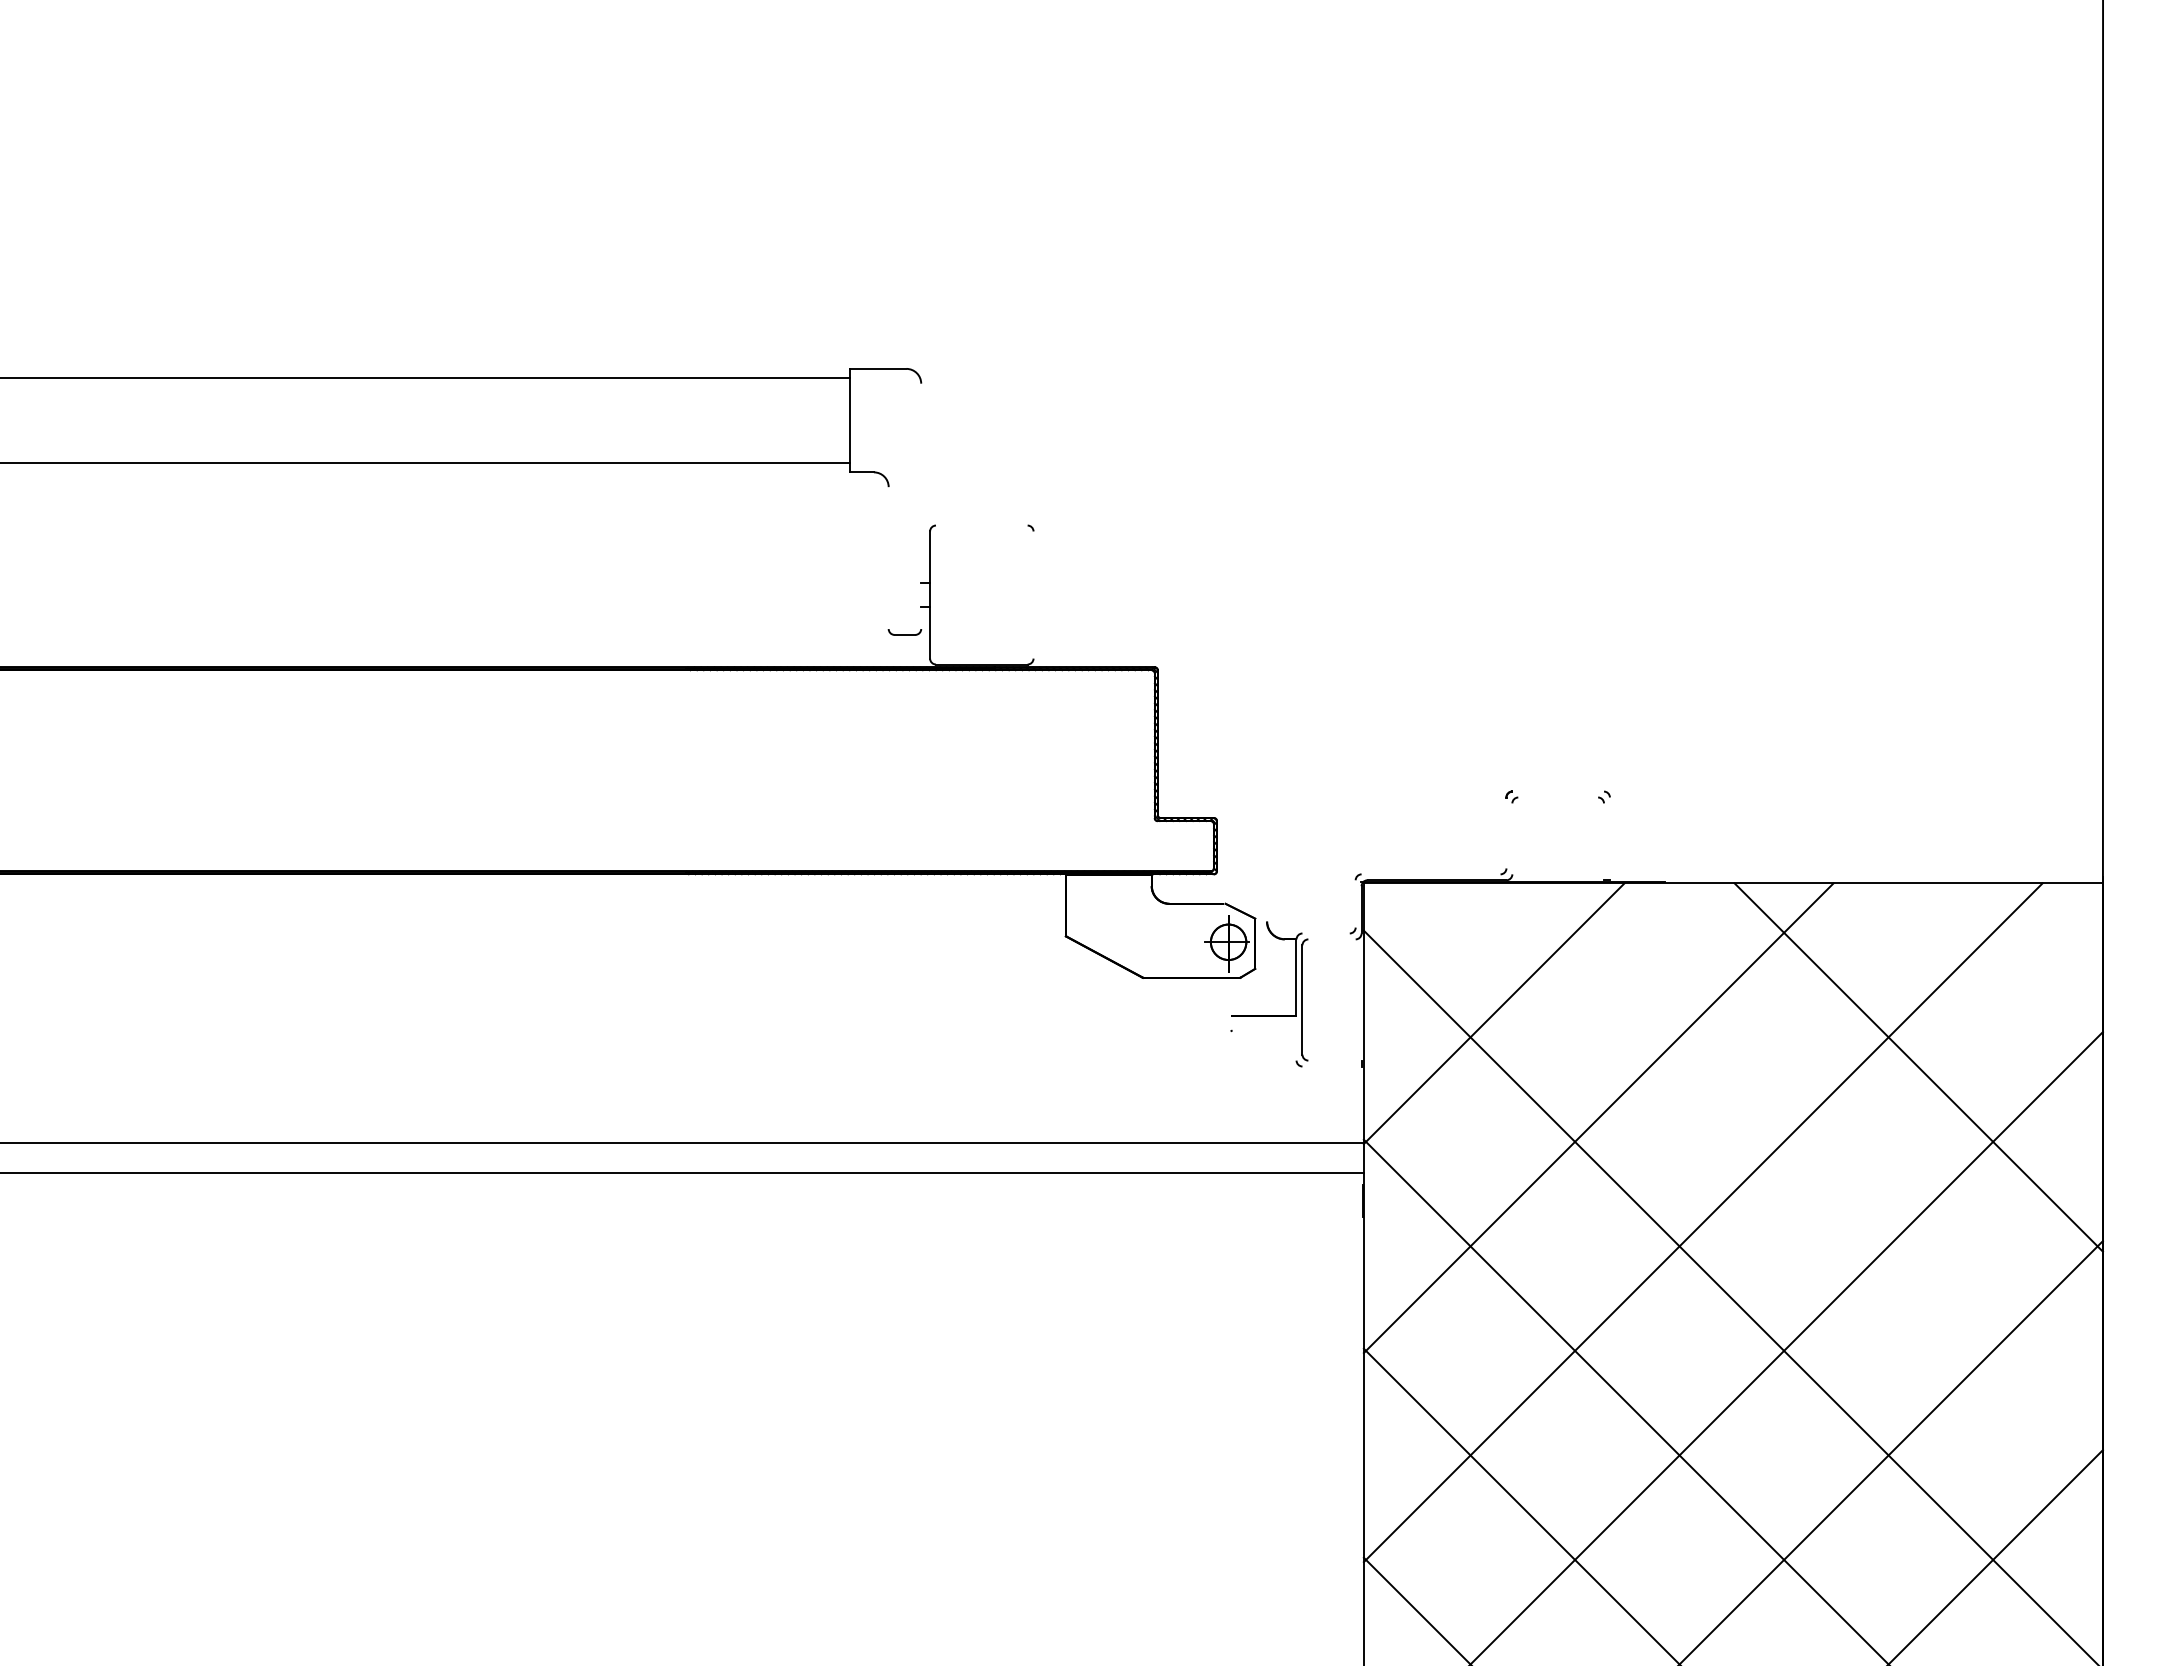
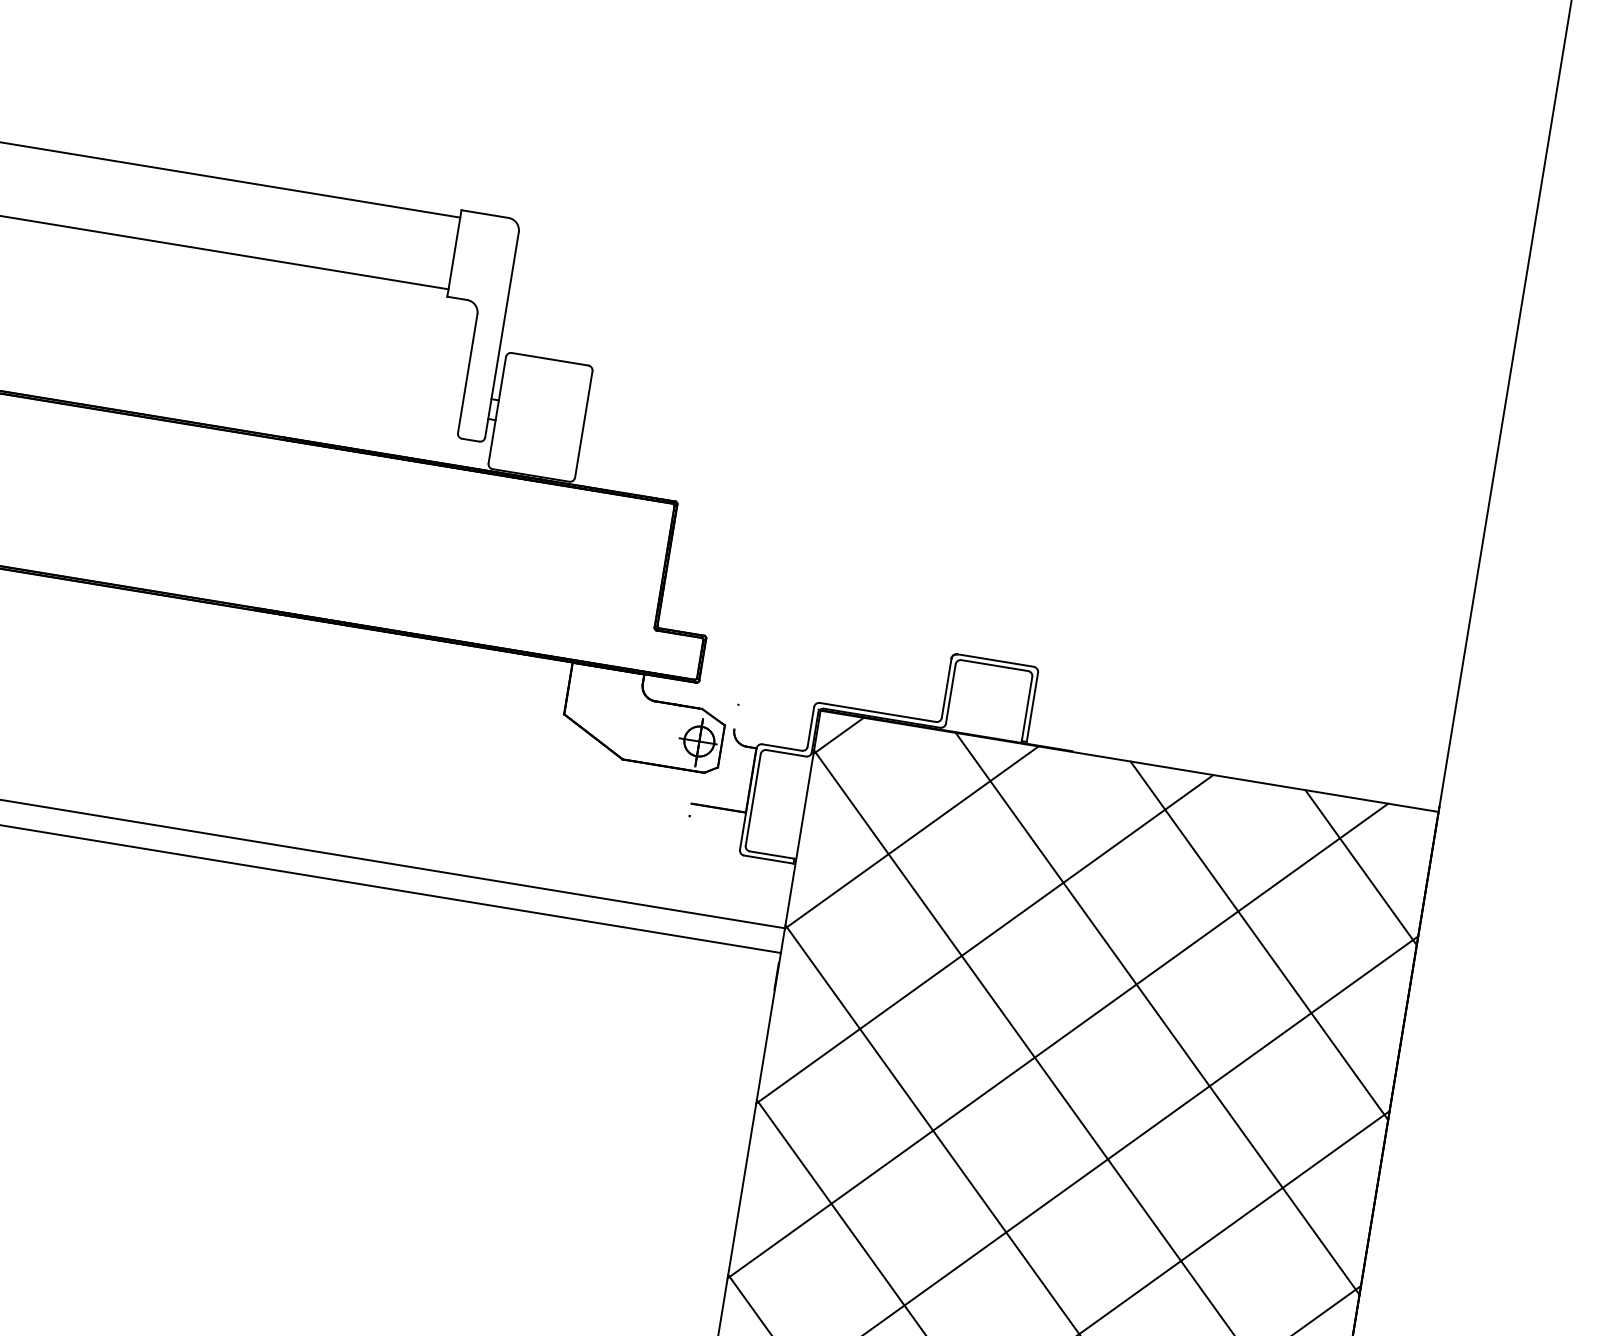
line: (921, 506) -> (502, 335), added
line: (981, 525) -> (549, 359), added
line: (888, 558) -> (467, 374), added
line: (1033, 594) -> (583, 423), added
line: (1558, 791) -> (995, 660), added
line: (1558, 797) -> (995, 665), added
line: (1506, 832) -> (946, 687), added
line: (1512, 838) -> (950, 693), added
line: (1609, 838) -> (1032, 706), added
line: (1604, 841) -> (1027, 708), added
line: (1430, 874) -> (877, 712), added
line: (1355, 903) -> (810, 726), added
line: (1389, 908) -> (838, 735), added
line: (1325, 933) -> (781, 747), added
line: (1331, 939) -> (785, 753), added
line: (2022, 962) -> (1360, 867), added
line: (1296, 999) -> (748, 798), added
line: (1334, 1060) -> (771, 854), added
line: (1331, 1066) -> (768, 859), added
line: (1813, 1171) -> (1157, 1013), added

